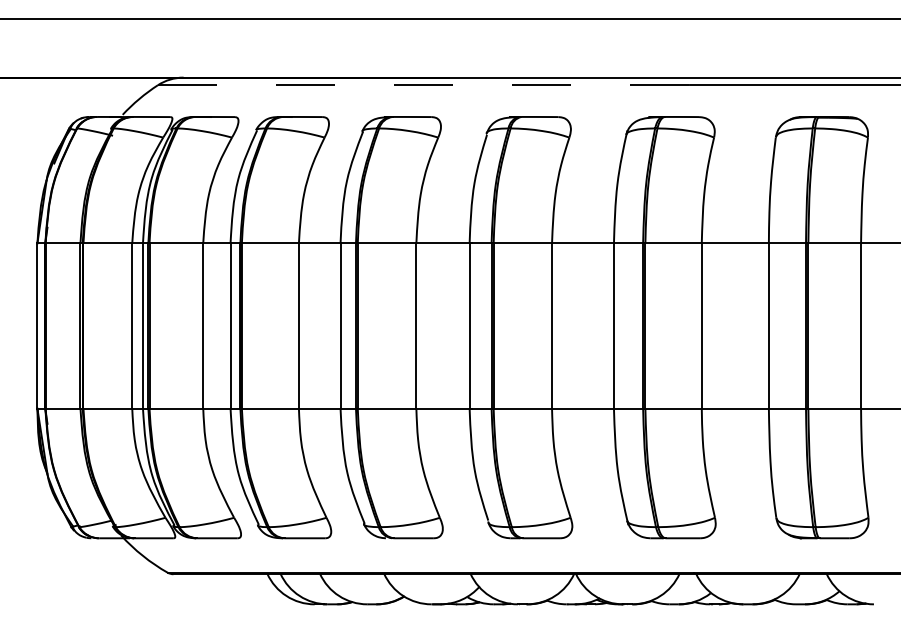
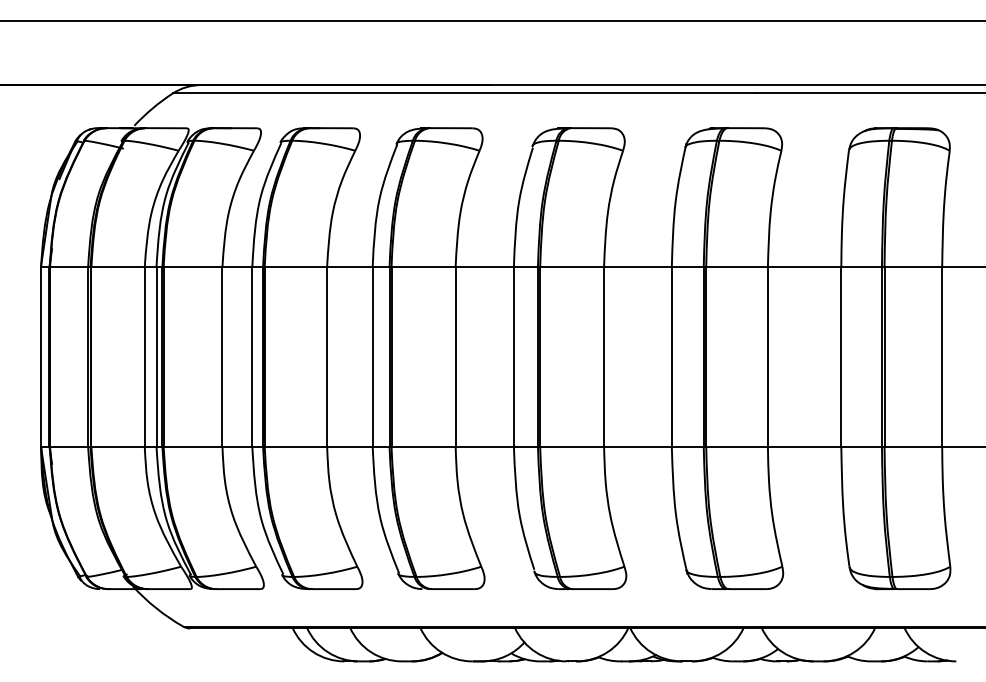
line: (424, 85) -> (464, 93), dashed -> solid

